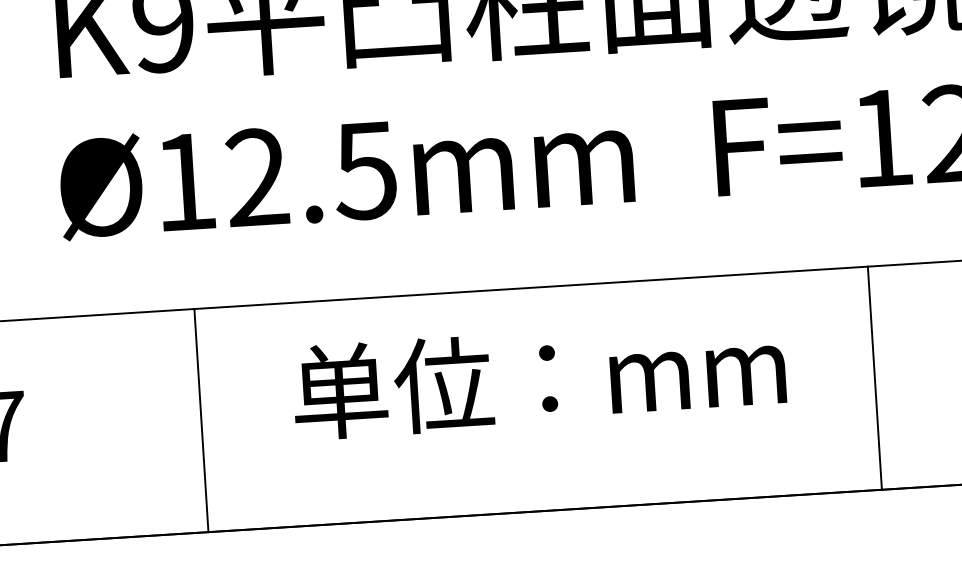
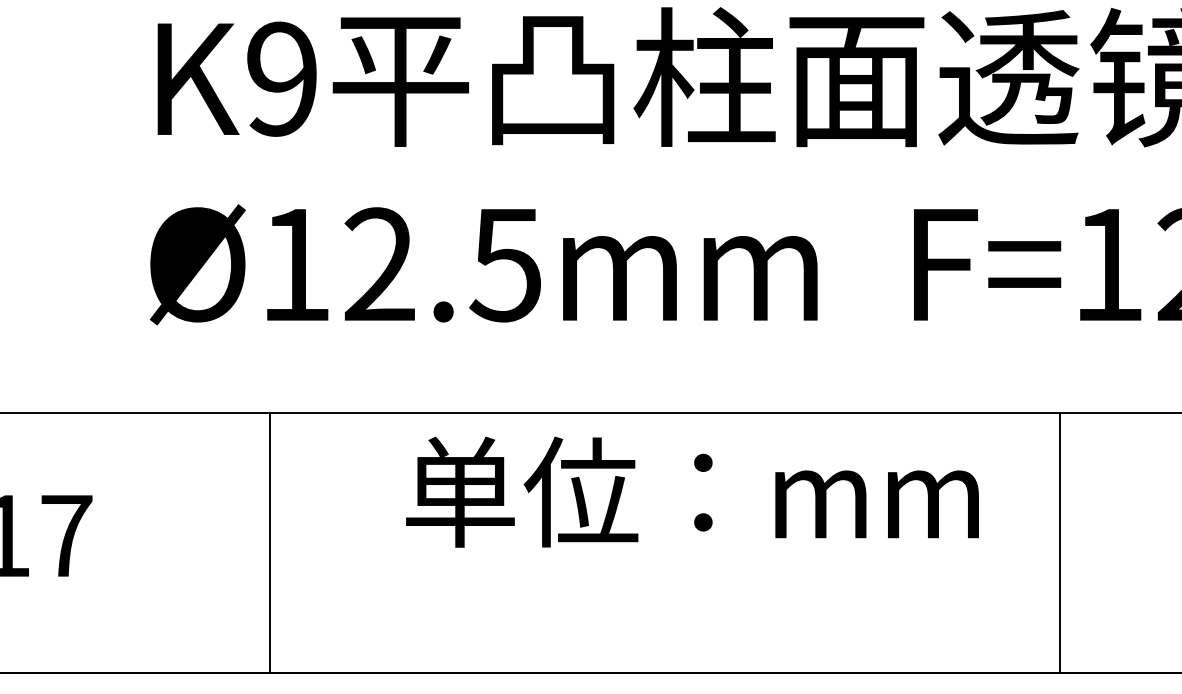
line: (874, 377) -> (1060, 542), moved
text: (539, 378) -> (692, 491), moved
line: (200, 420) -> (269, 542), moved

